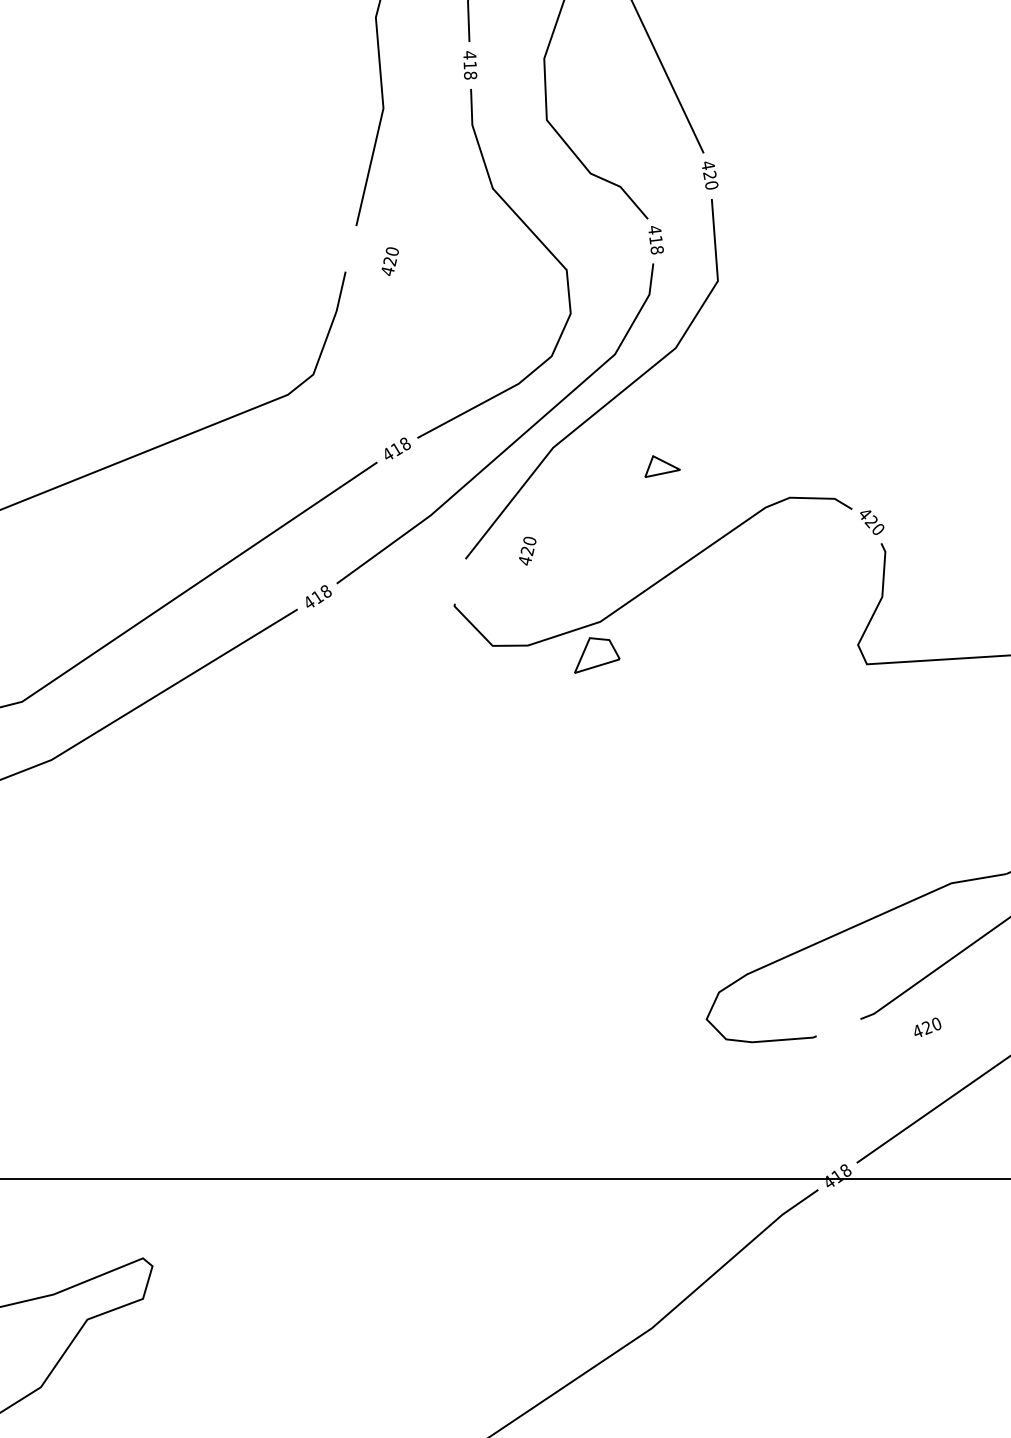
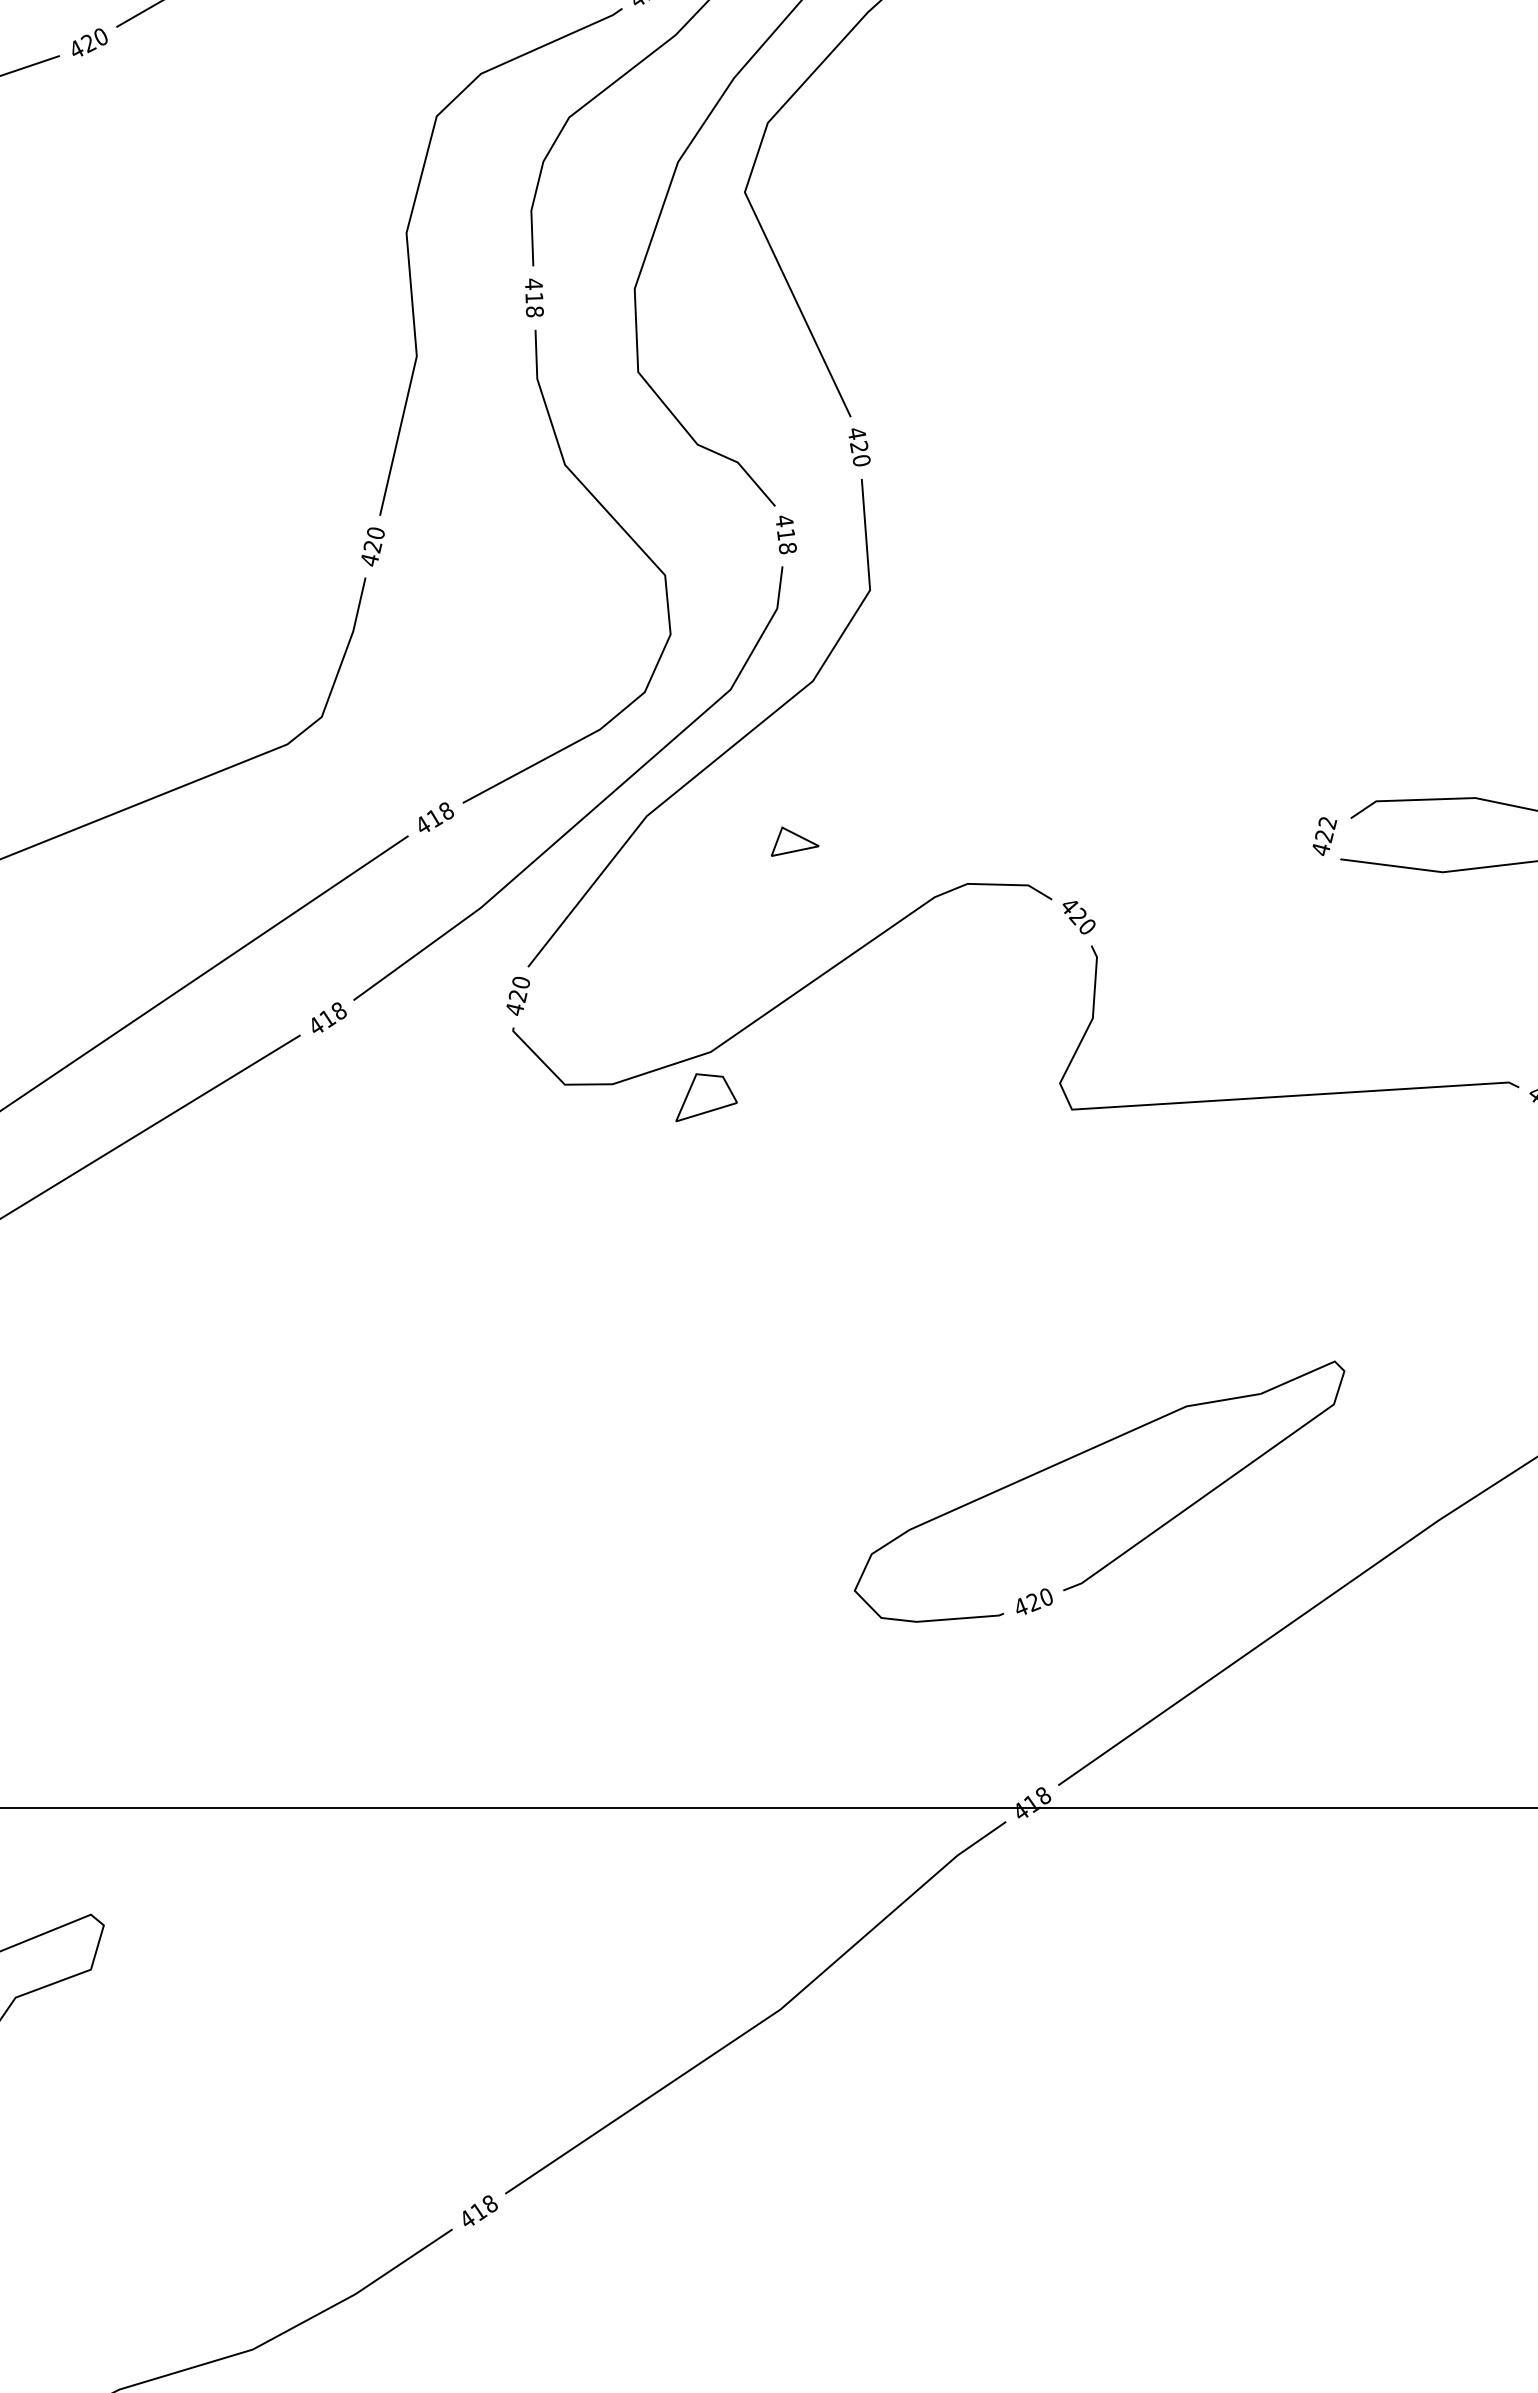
text: (389, 261) -> (372, 546), moved
text: (527, 550) -> (518, 995), moved
text: (927, 1027) -> (1034, 1601), moved

